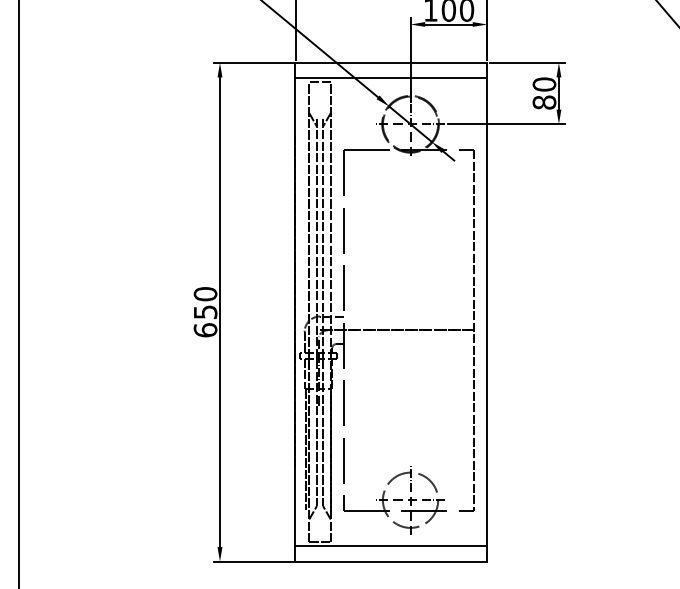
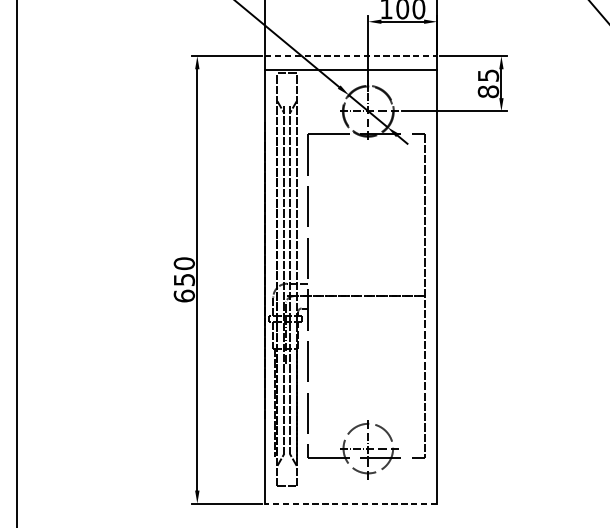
line: (391, 62) -> (351, 55), solid -> dashed
text: (544, 84) -> (488, 75), 80 -> 85
line: (391, 546) -> (351, 490), removed
line: (391, 561) -> (351, 503), solid -> dashed

